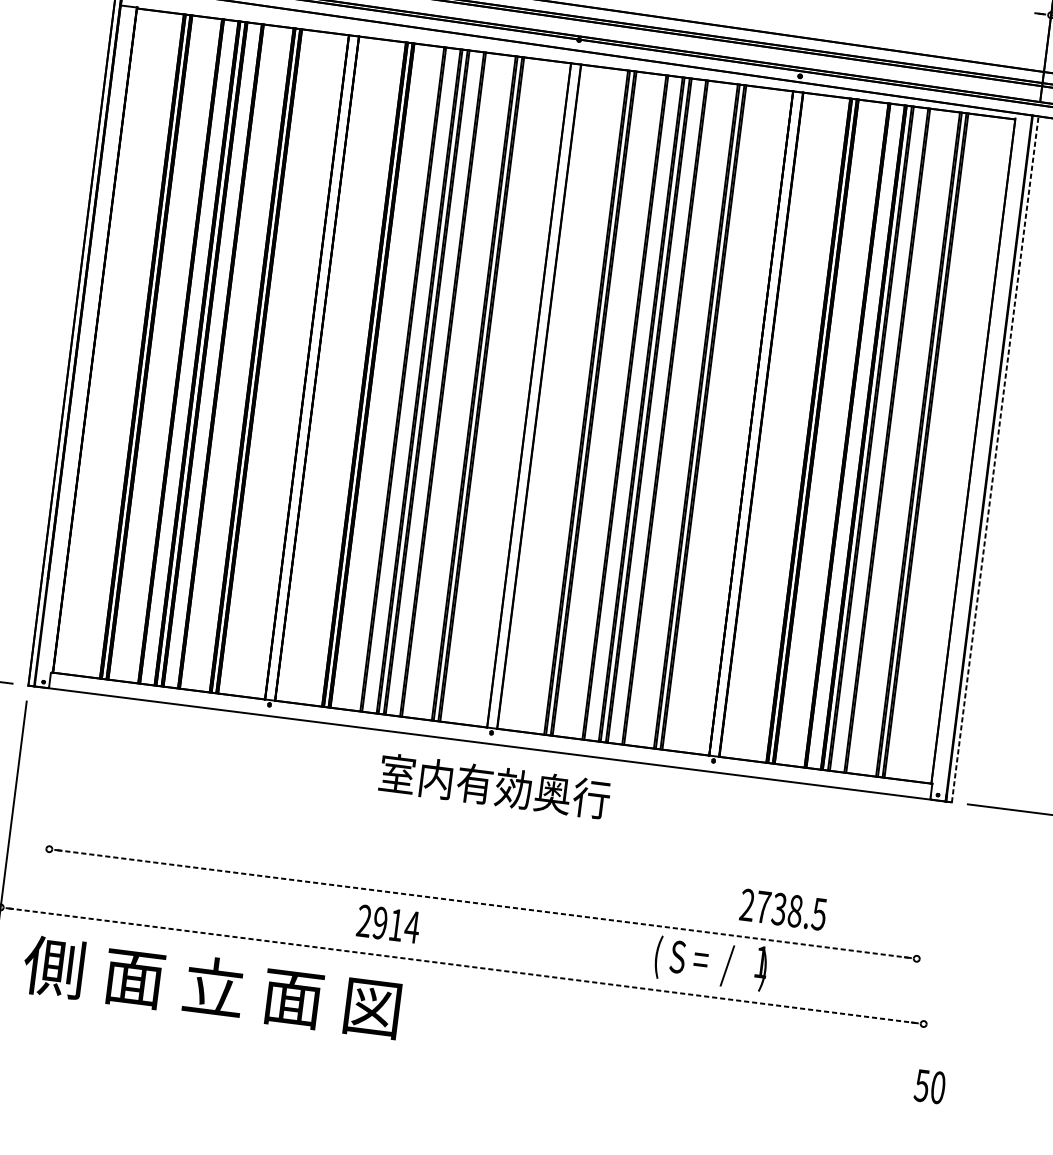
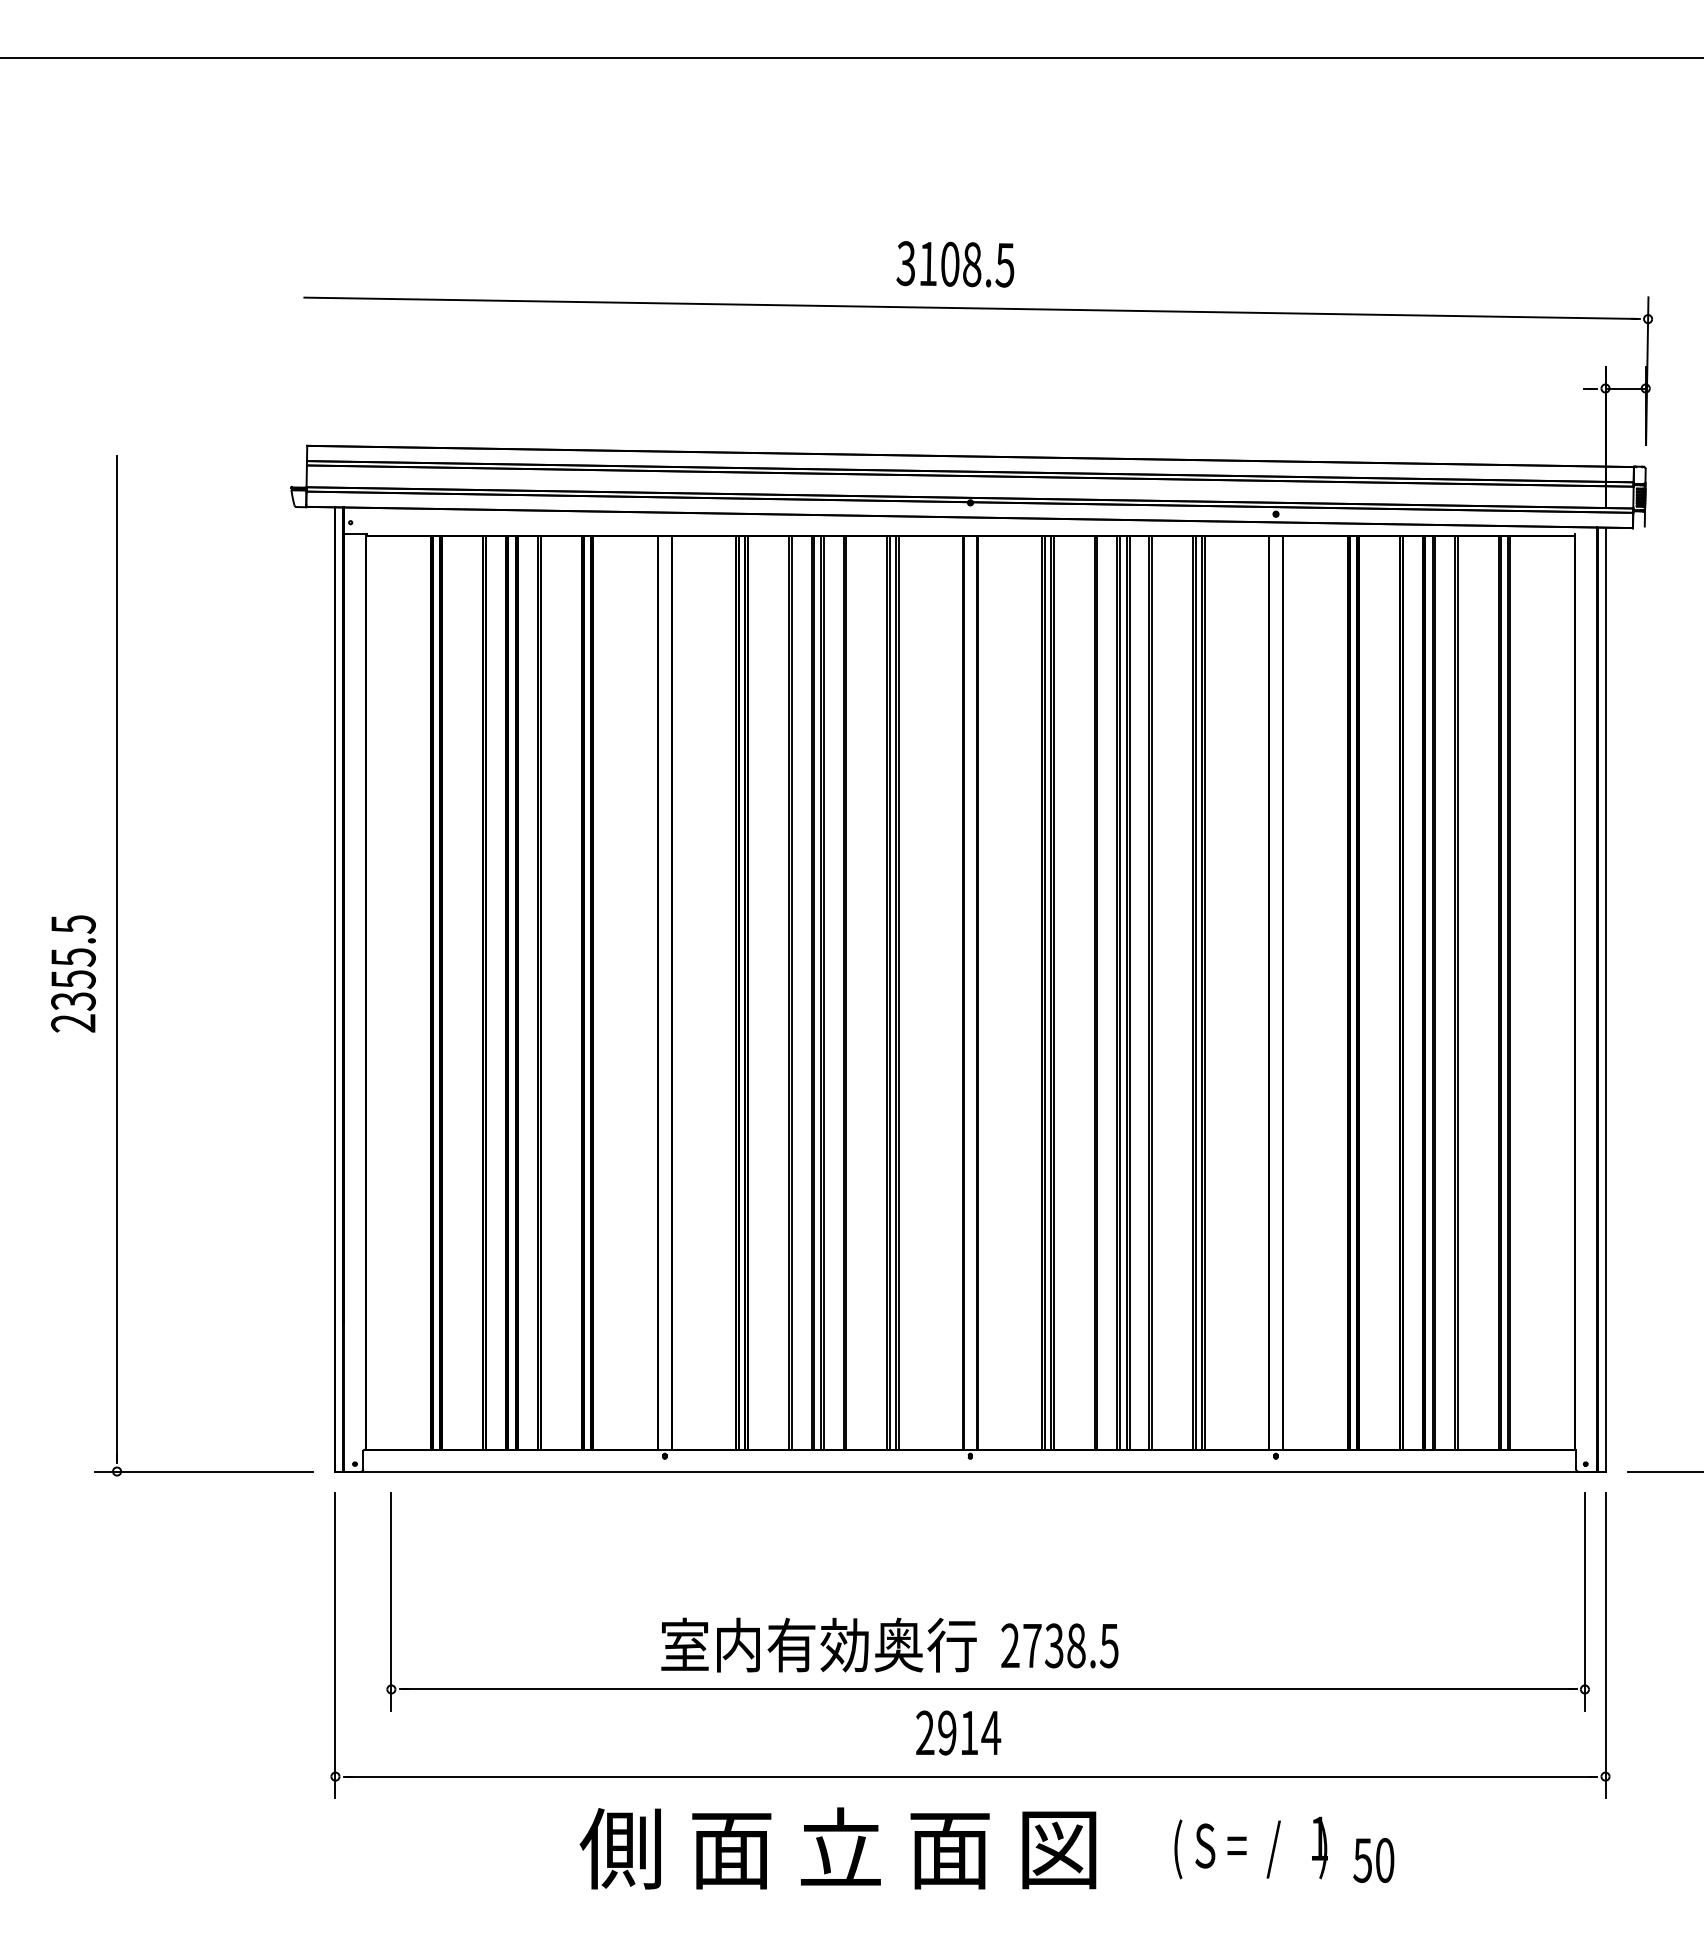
line: (995, 459) -> (1605, 999), dashed -> solid
text: (494, 785) -> (818, 1644), moved
line: (57, 786) -> (391, 1602), added
line: (924, 895) -> (1584, 1602), added
line: (483, 904) -> (988, 1689), dashed -> solid
text: (783, 909) -> (1059, 1645), moved
text: (388, 923) -> (958, 1732), moved
line: (935, 928) -> (1605, 1645), added
text: (710, 962) -> (1250, 1847), moved
line: (462, 965) -> (970, 1776), dashed -> solid
text: (211, 987) -> (837, 1848), moved
text: (929, 1086) -> (1373, 1860), moved

